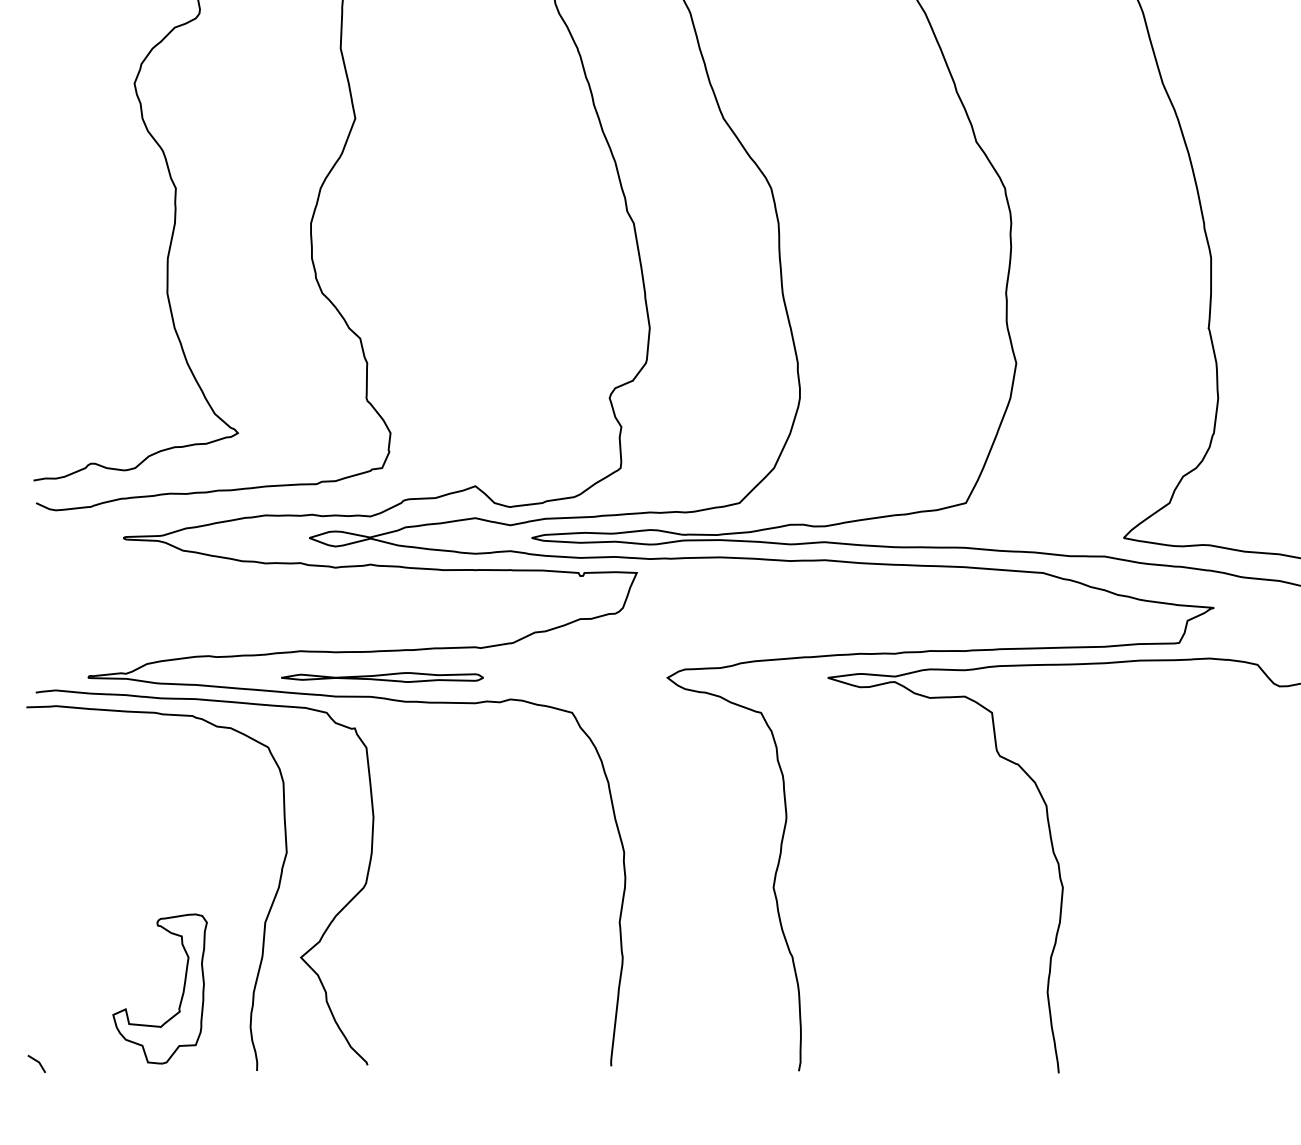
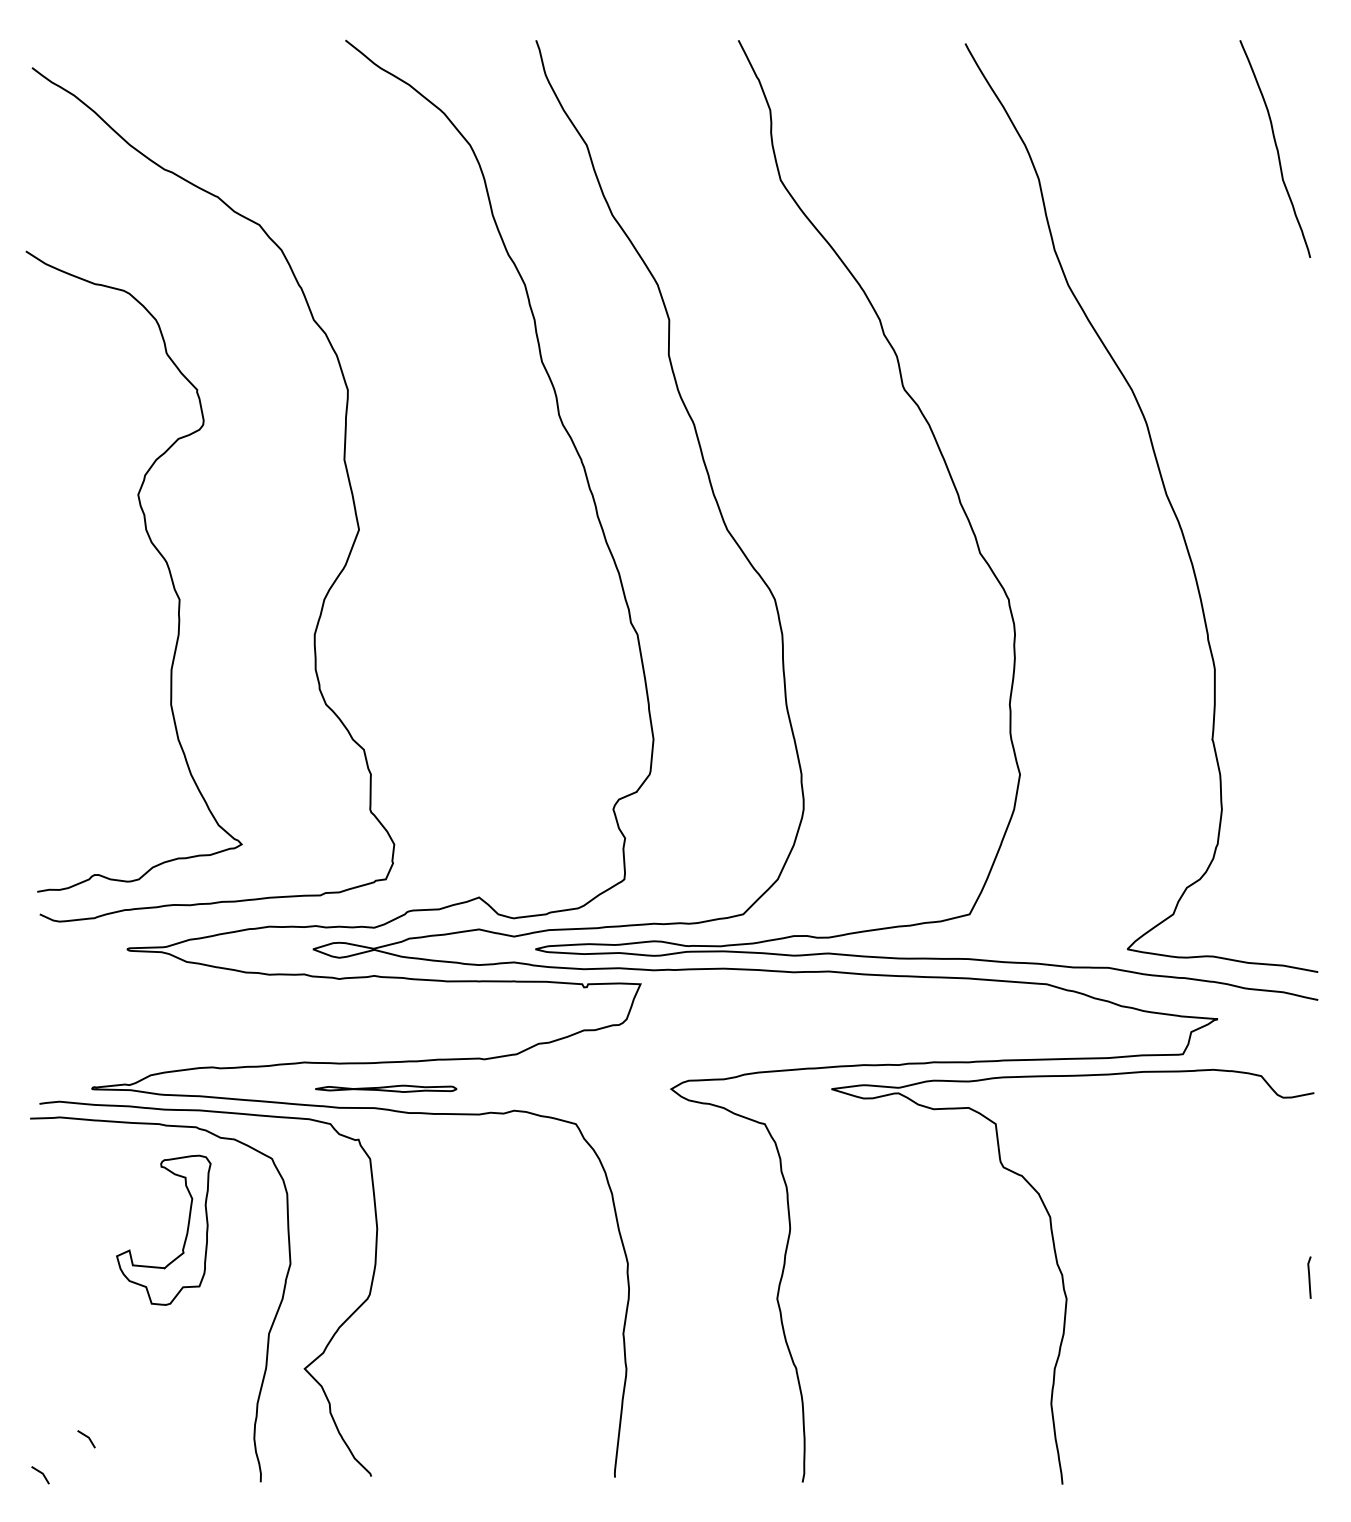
part: (381, 677) -> (385, 1088), size x0.7
part: (181, 994) -> (185, 1235), moved
line: (82, 1026) -> (86, 1437), added

